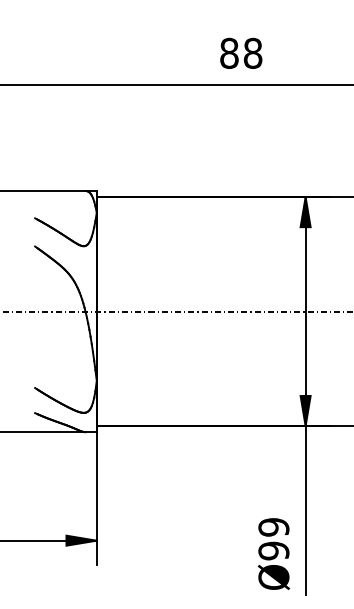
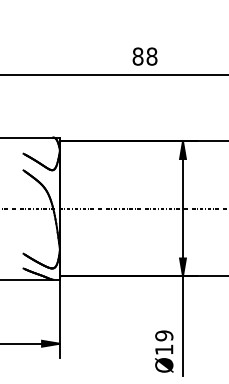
text: (274, 550) -> (164, 349), Ø99 -> Ø19

